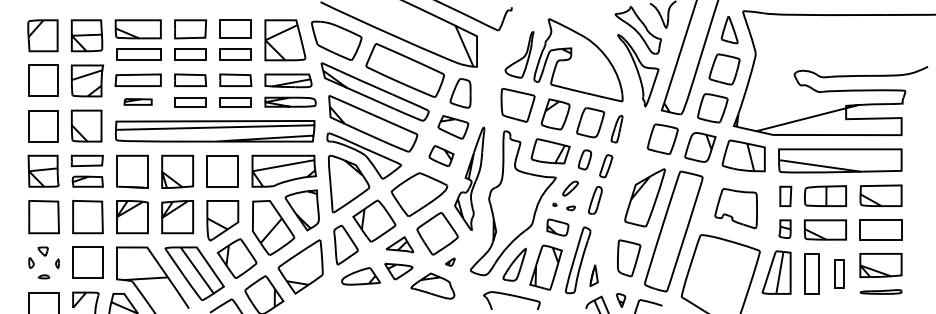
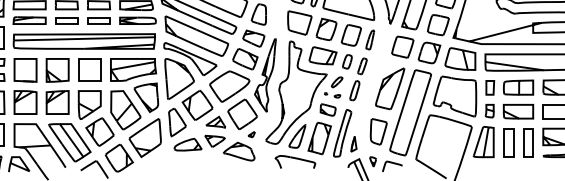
part: (137, 101) -> (29, 20), size x1.67
part: (441, 155) -> (245, 58), size x1.43
part: (735, 208) -> (454, 96), size x1.43
part: (839, 273) -> (528, 142), size x1.43

